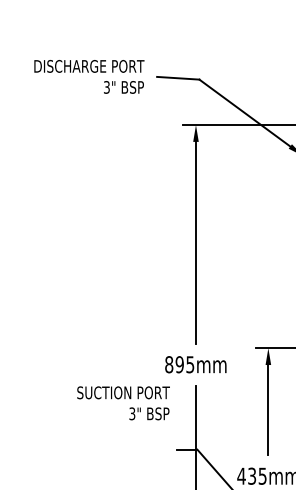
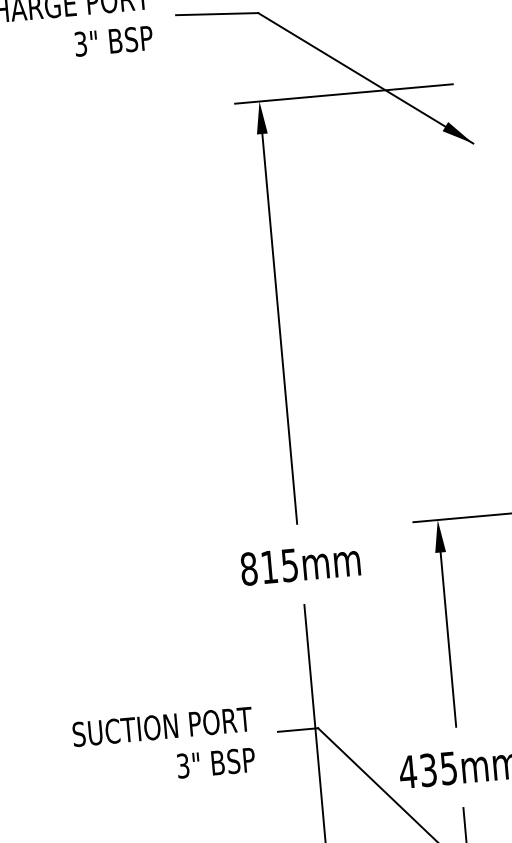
text: (179, 364) -> (268, 566), 895mm -> 815mm
text: (123, 403) -> (164, 747), moved

